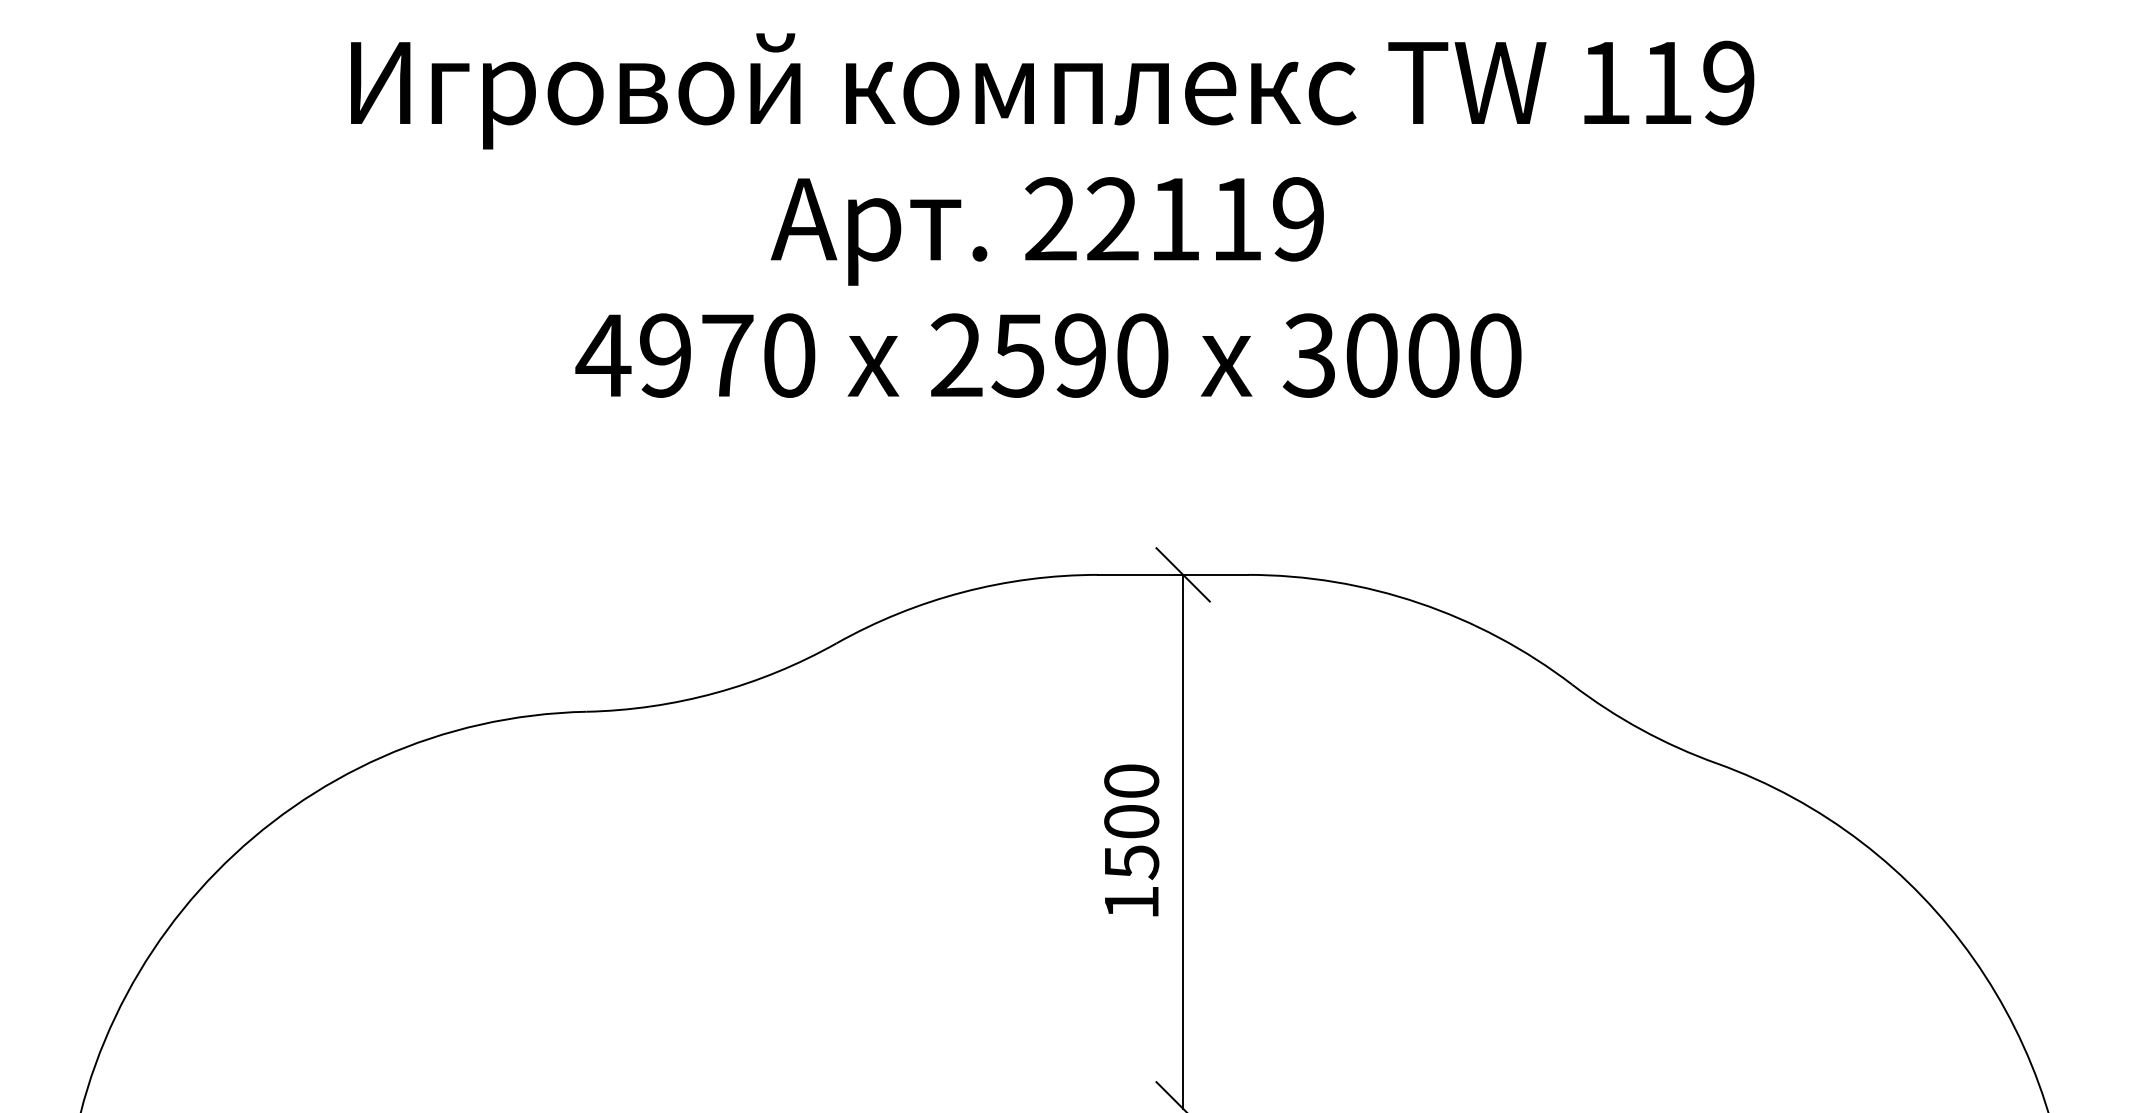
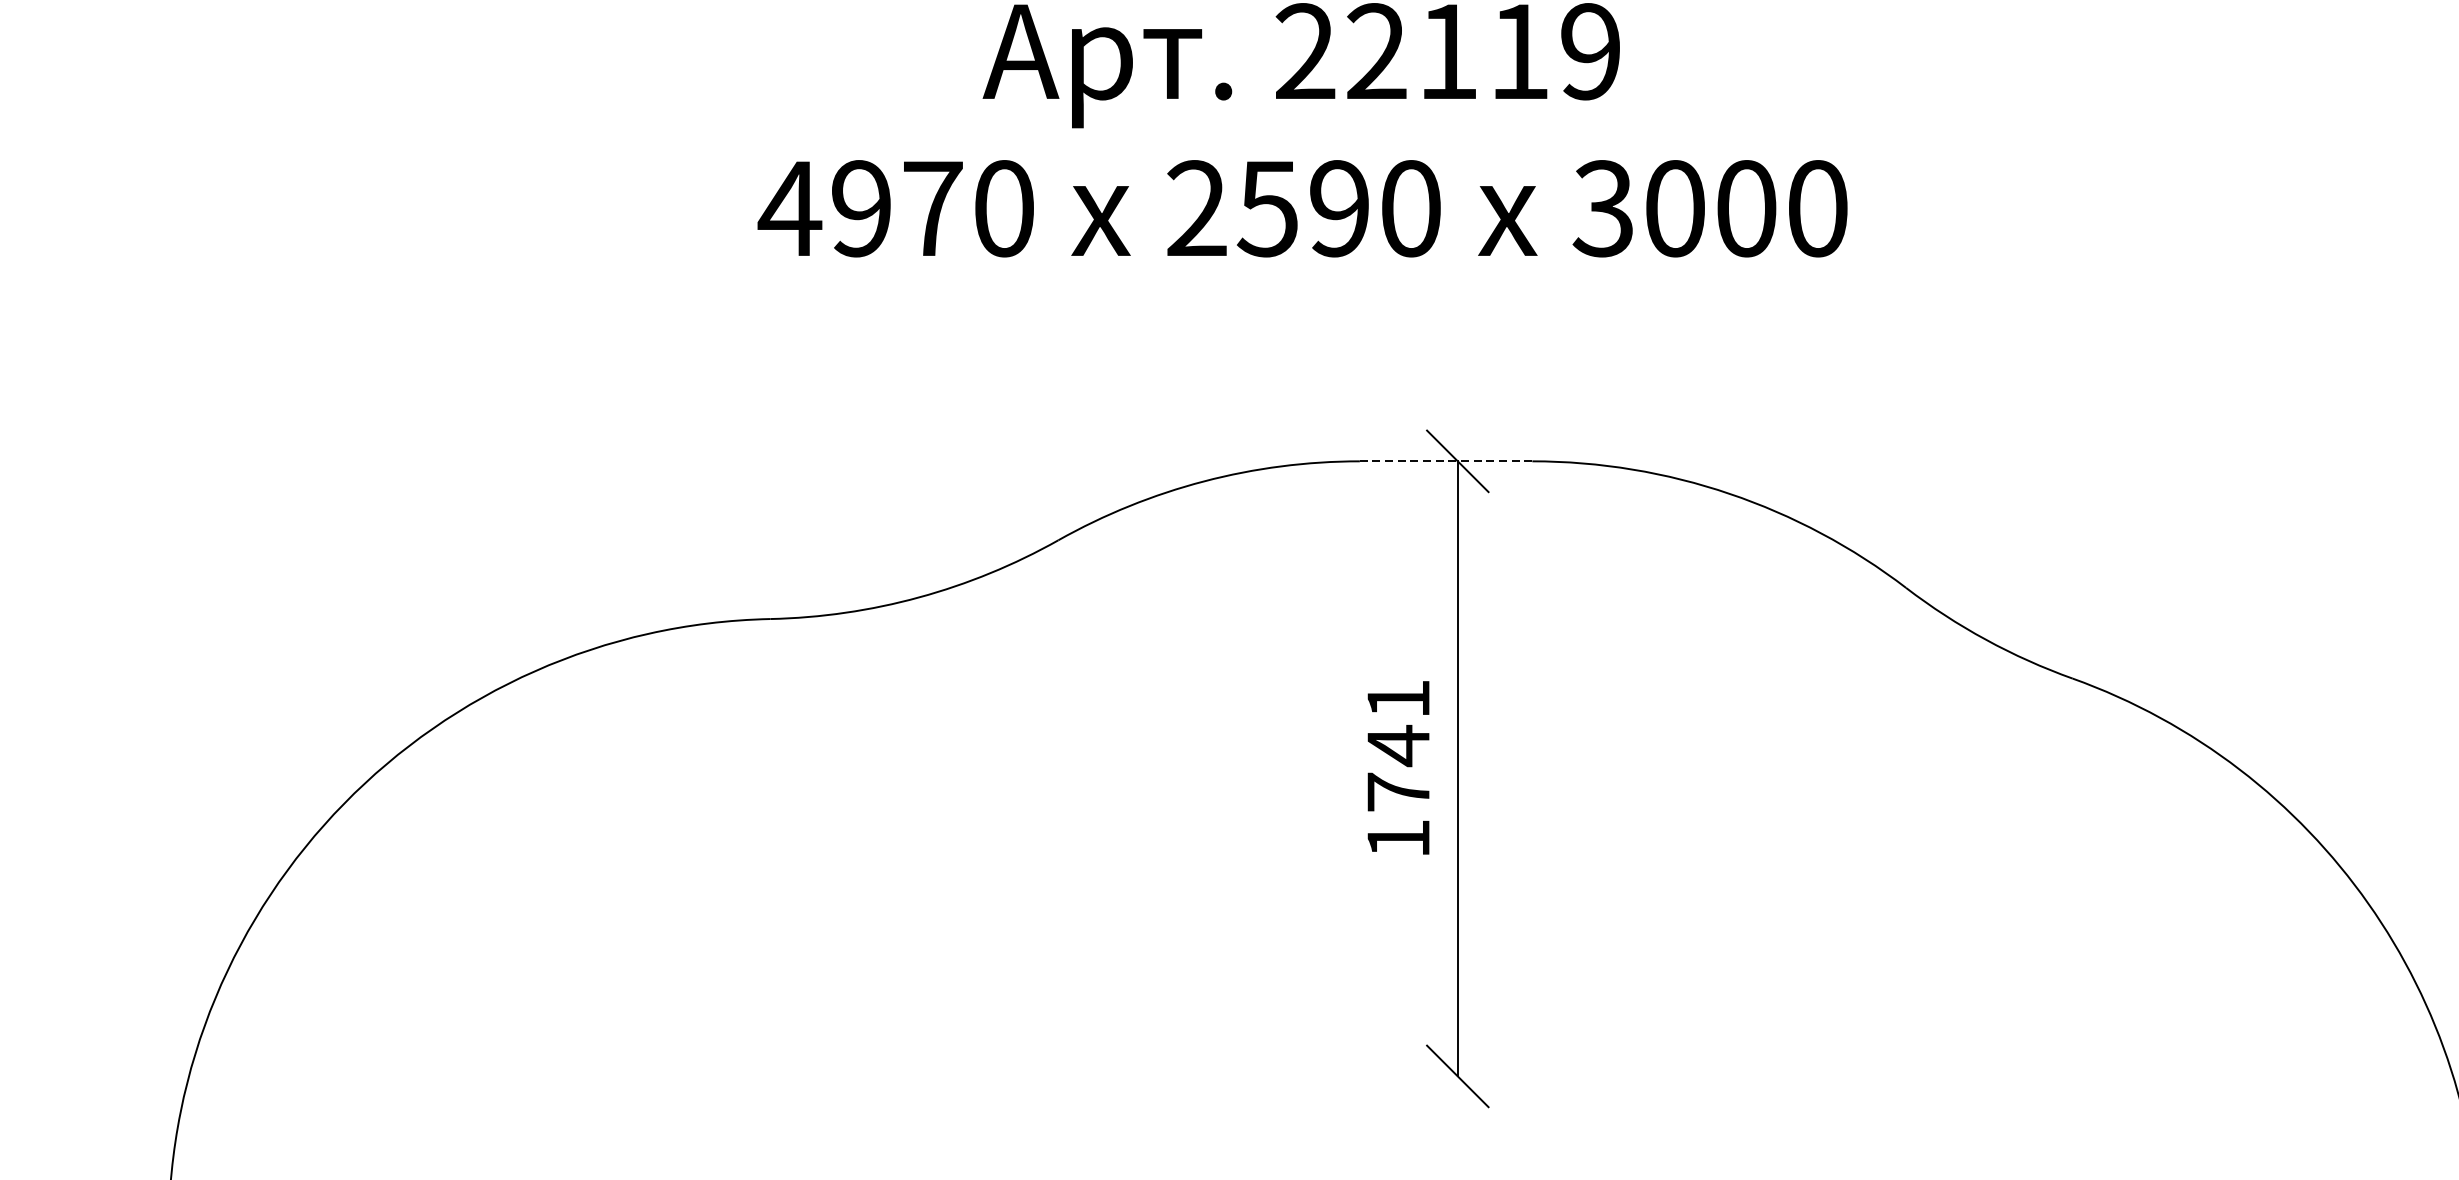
line: (1173, 574) -> (1446, 460), solid -> dashed
text: (1131, 821) -> (1398, 745), 1500 -> 1741

